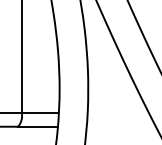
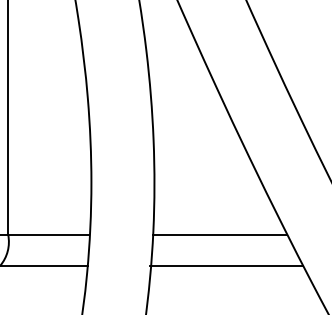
line: (117, 112) -> (218, 234), added
line: (120, 126) -> (225, 265), added

